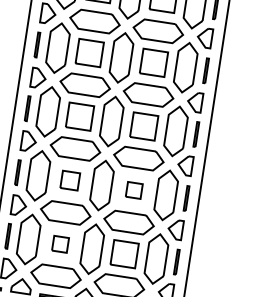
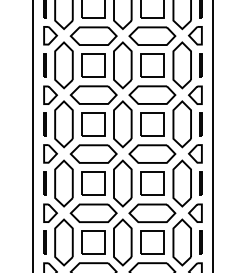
part: (70, 180) -> (93, 183), size x1.43
part: (134, 190) -> (152, 183), size x1.67
part: (60, 244) -> (93, 242), size x1.67

